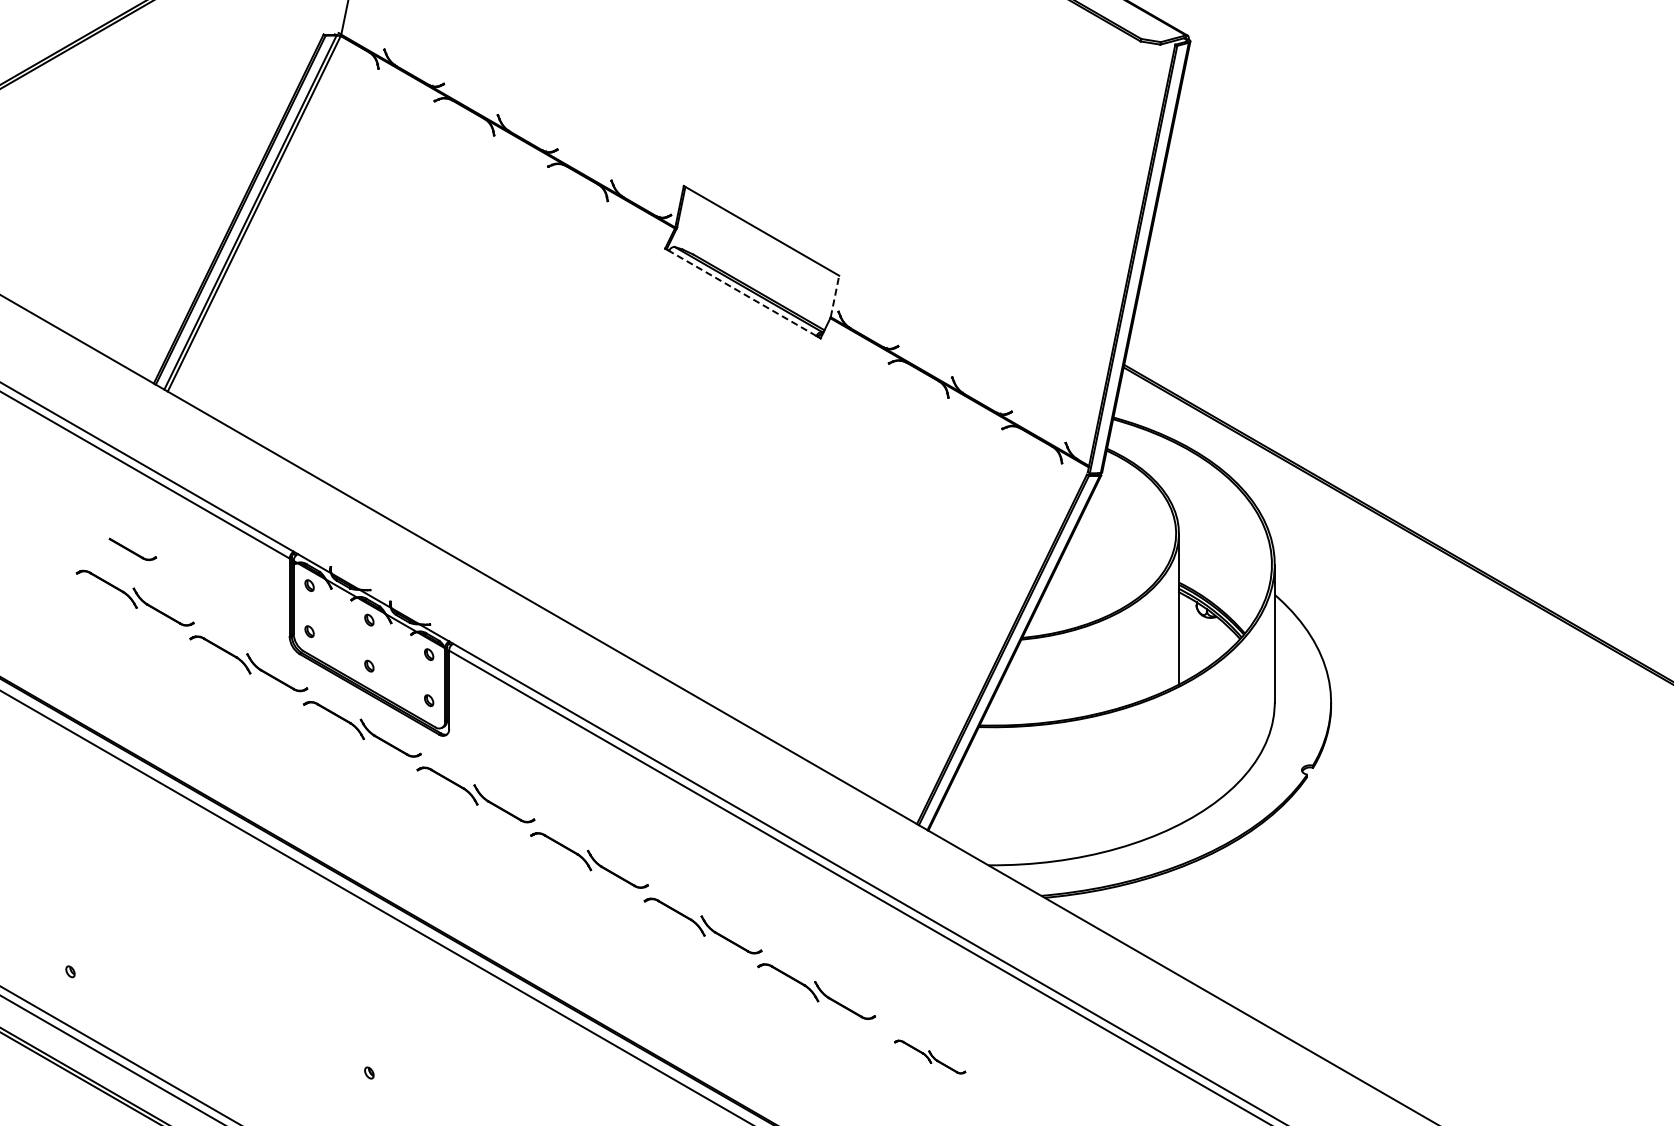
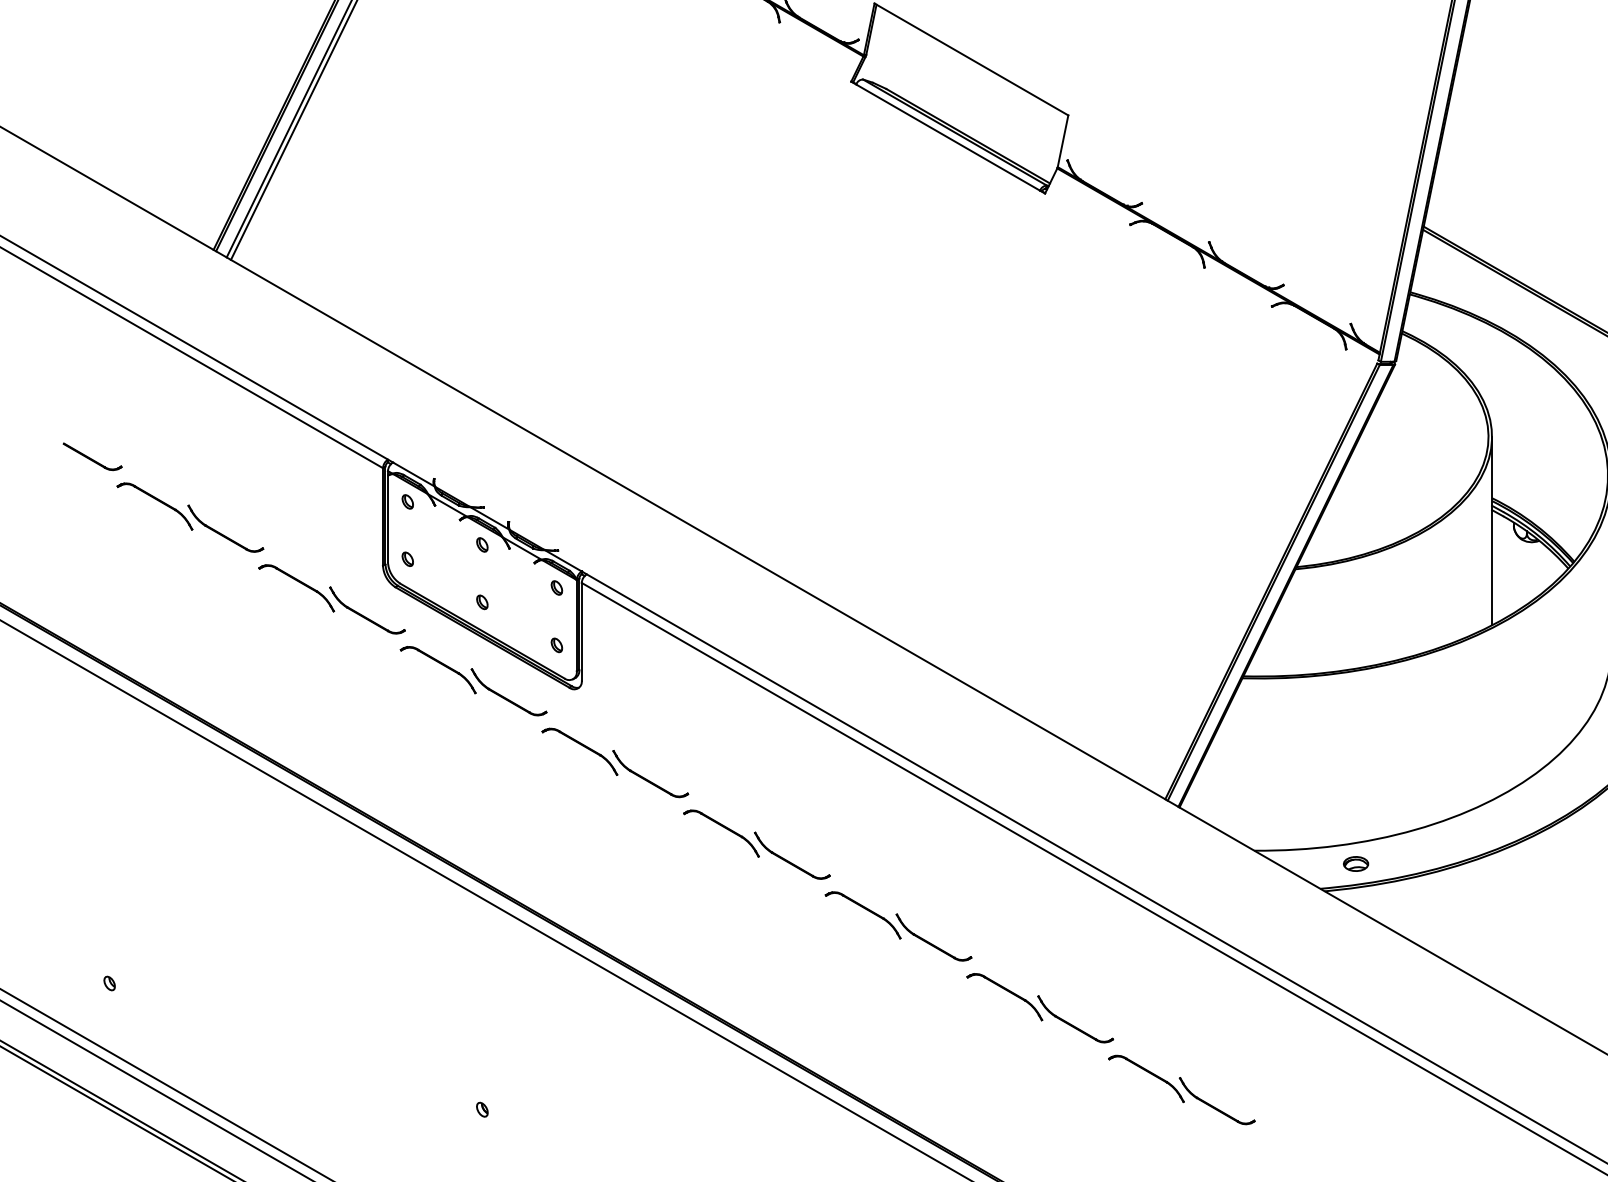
line: (742, 293) -> (947, 137), dashed -> solid
line: (835, 295) -> (1063, 140), dashed -> solid
part: (132, 549) -> (92, 456), moved
part: (1069, 875) -> (1355, 863), added
part: (929, 1056) -> (1180, 1089), size x1.67

